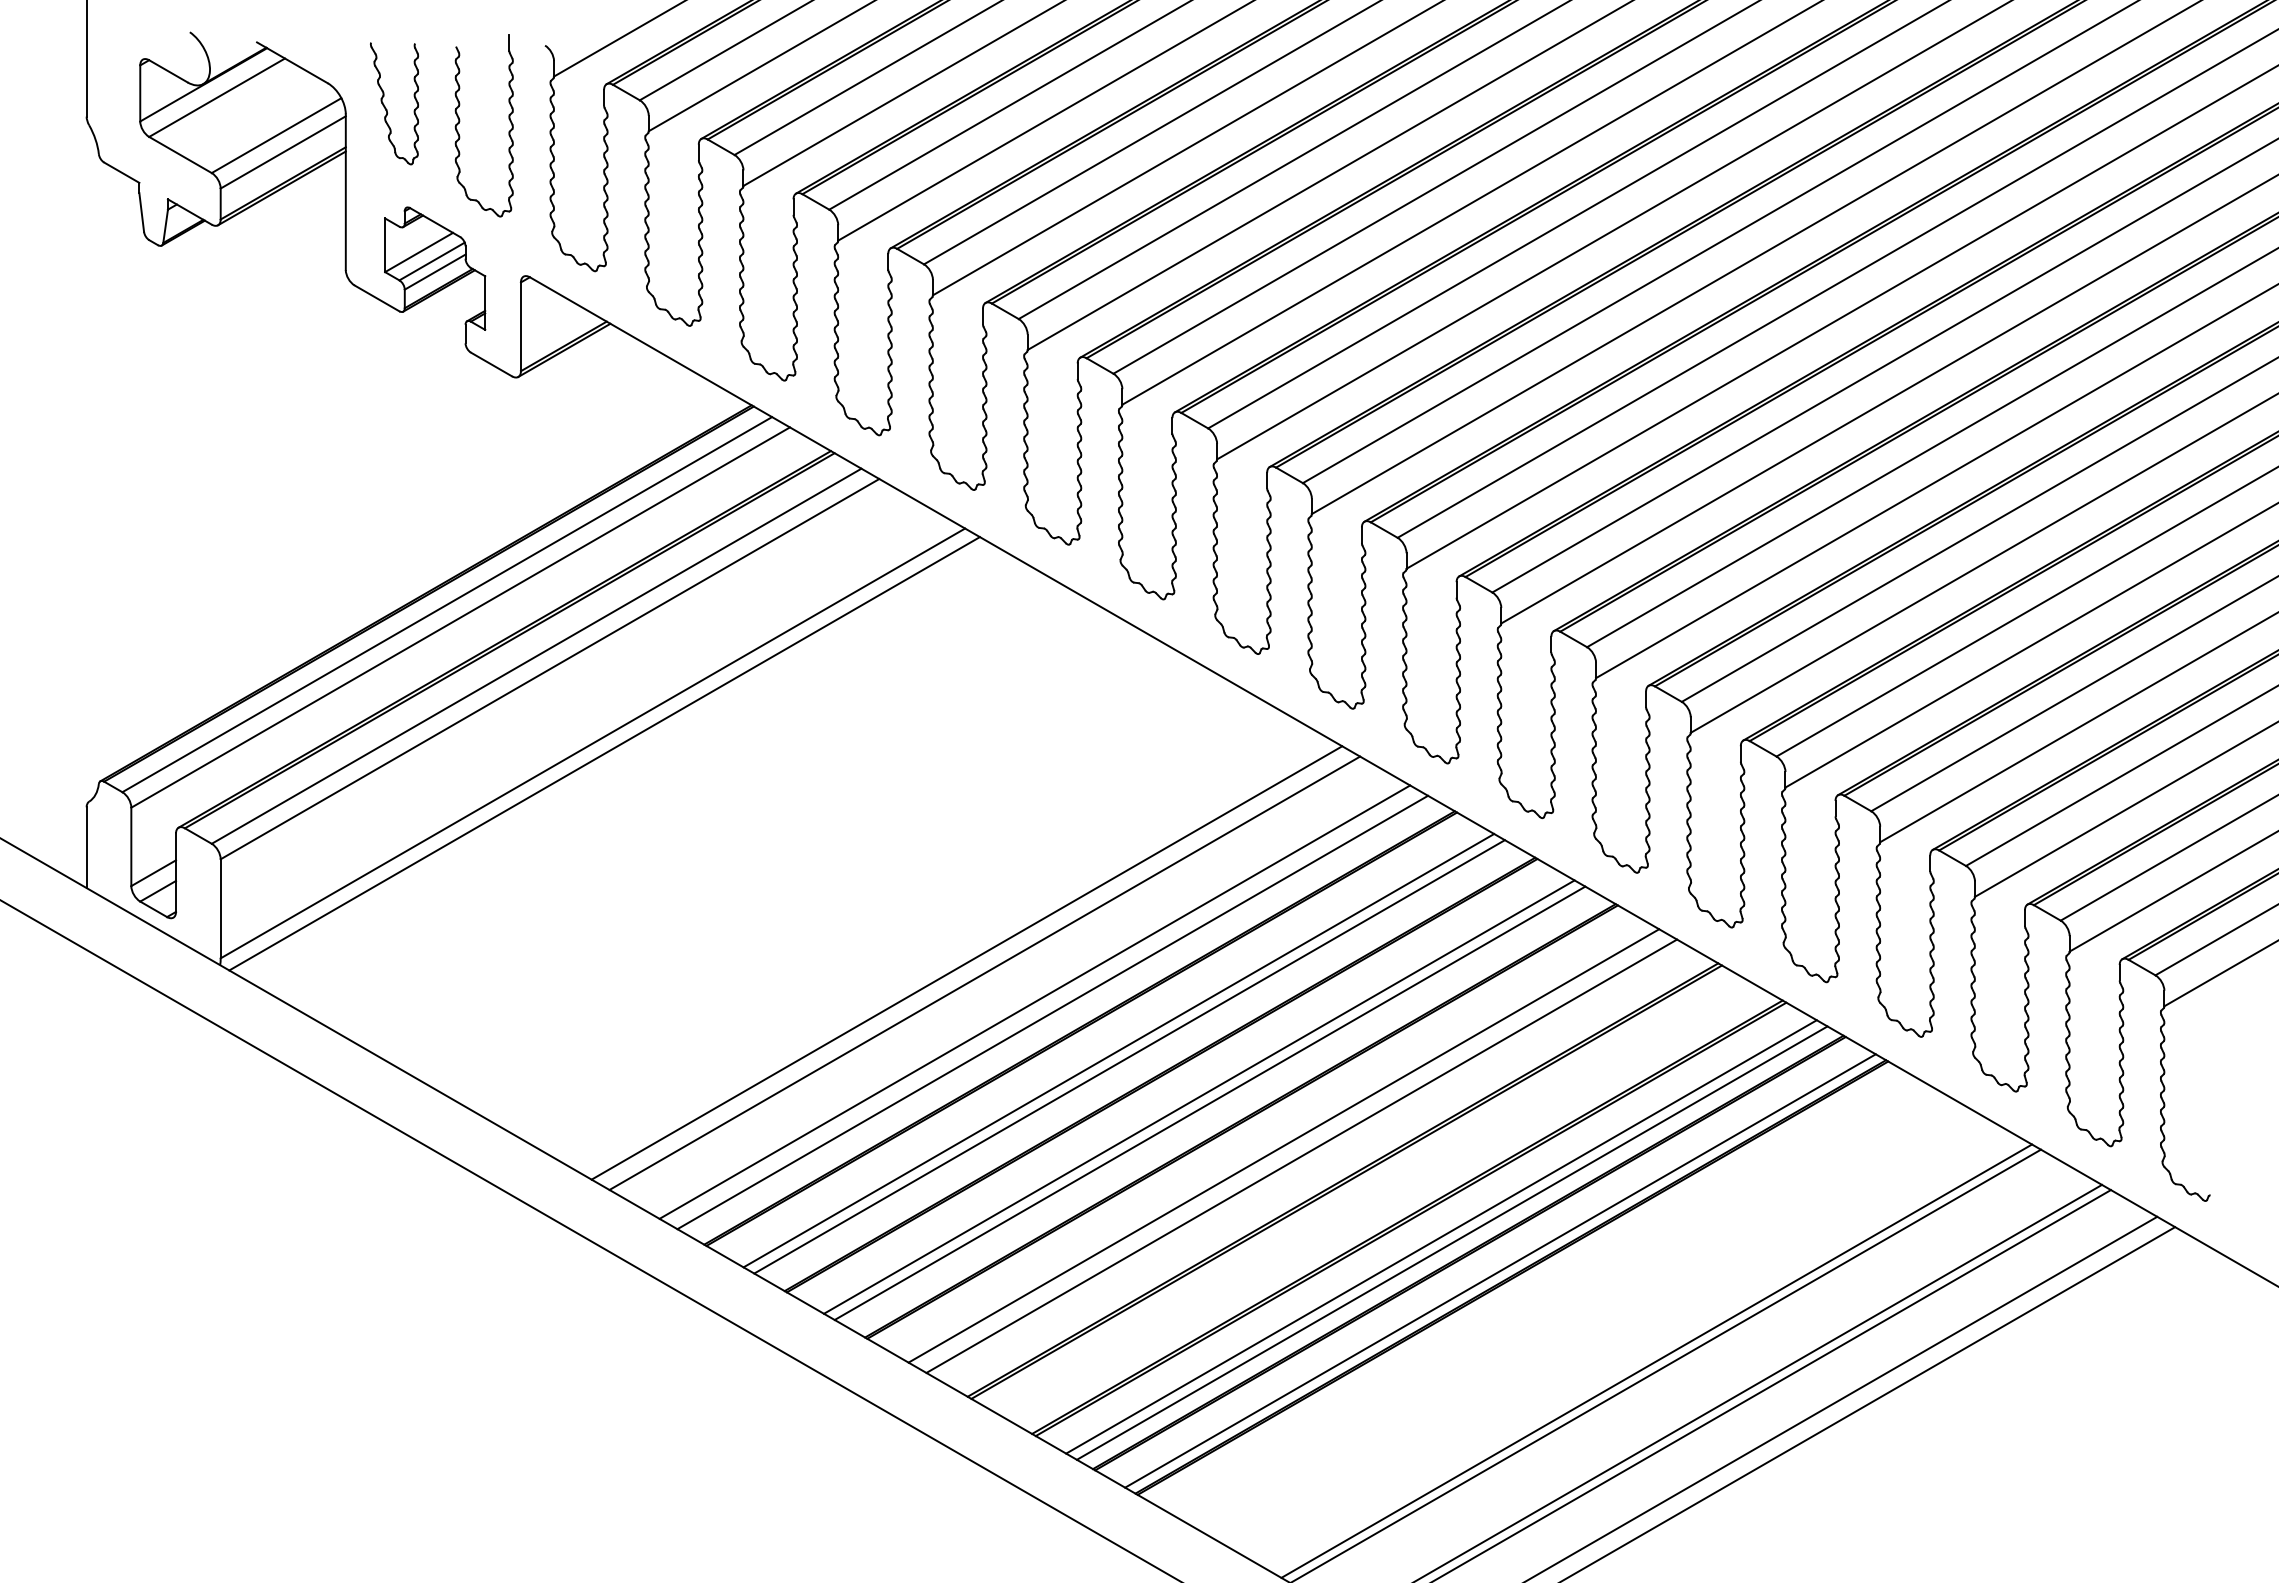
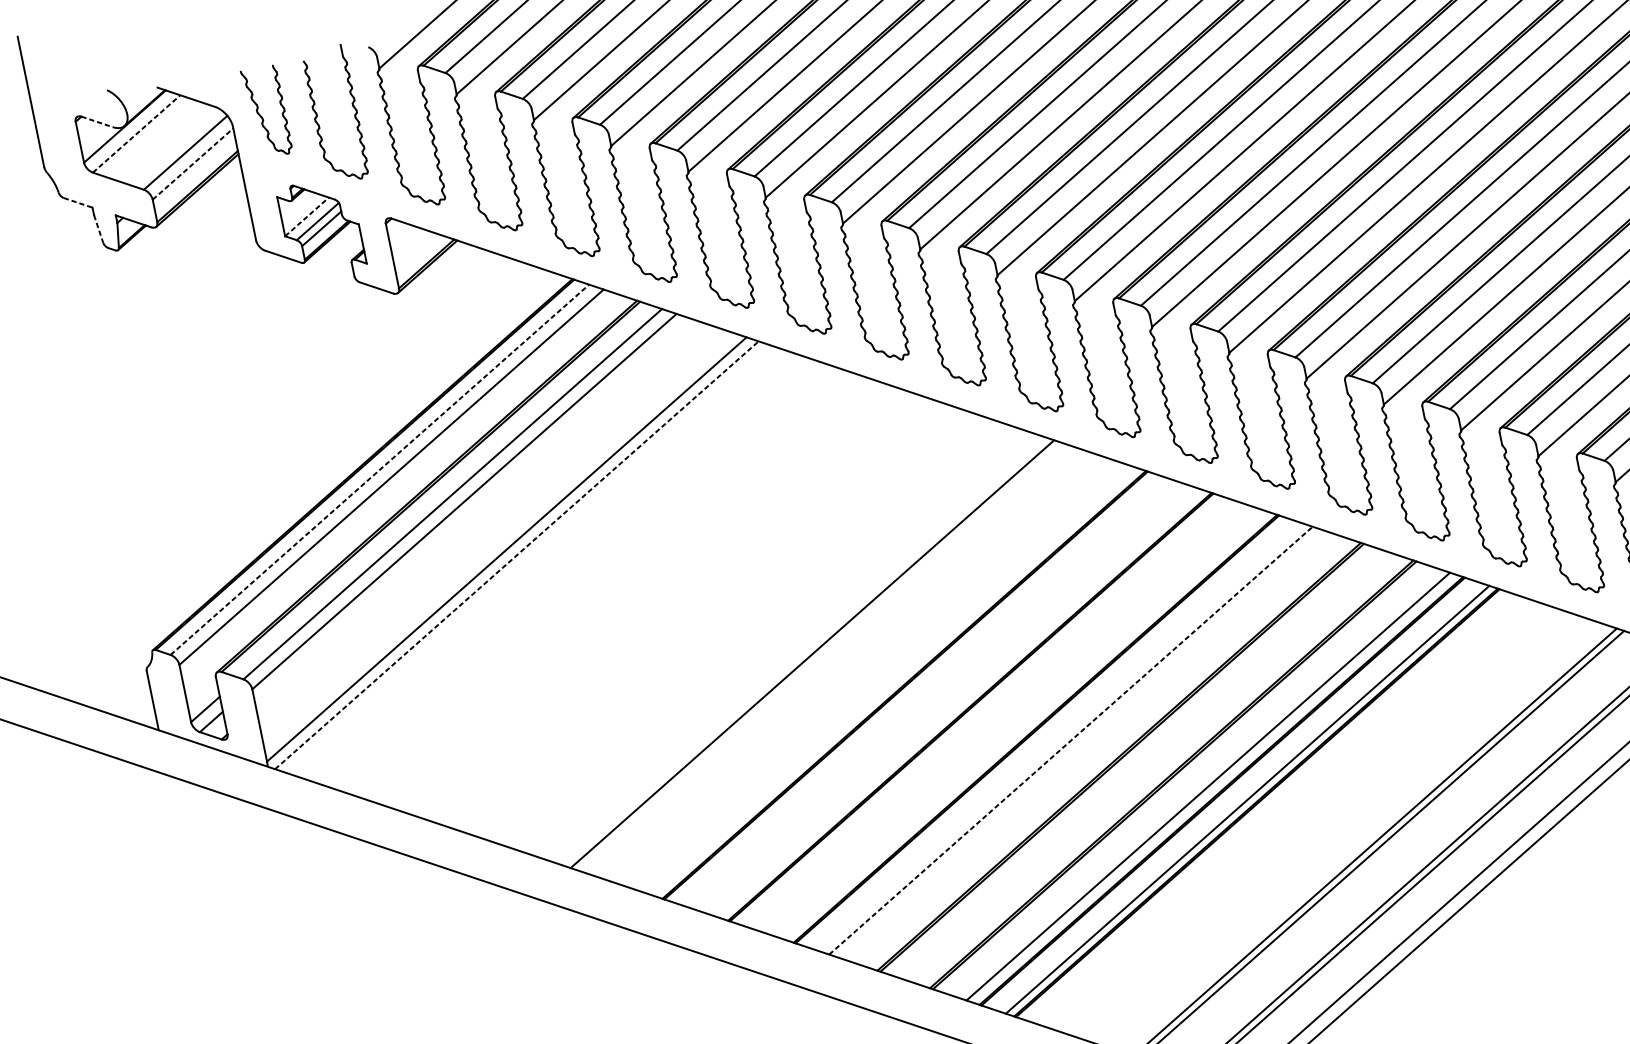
line: (168, 71) -> (97, 122), solid -> dashed
line: (217, 97) -> (136, 133), solid -> dashed
line: (283, 152) -> (193, 164), solid -> dashed
line: (122, 172) -> (78, 202), solid -> dashed
line: (141, 213) -> (98, 229), solid -> dashed
line: (419, 252) -> (307, 216), solid -> dashed
line: (447, 604) -> (380, 469), solid -> dashed
line: (605, 753) -> (517, 554), solid -> dashed
line: (984, 972) -> (826, 658), removed
line: (1034, 1001) -> (867, 672), removed
line: (1052, 1012) -> (882, 677), removed
line: (1118, 1050) -> (936, 695), removed
line: (1129, 1056) -> (945, 698), removed
line: (1199, 1096) -> (1002, 717), removed
line: (1209, 1102) -> (1010, 720), removed
line: (1284, 1145) -> (1071, 740), solid -> dashed
line: (1301, 1155) -> (1085, 745), removed
line: (1441, 1236) -> (1199, 783), removed

